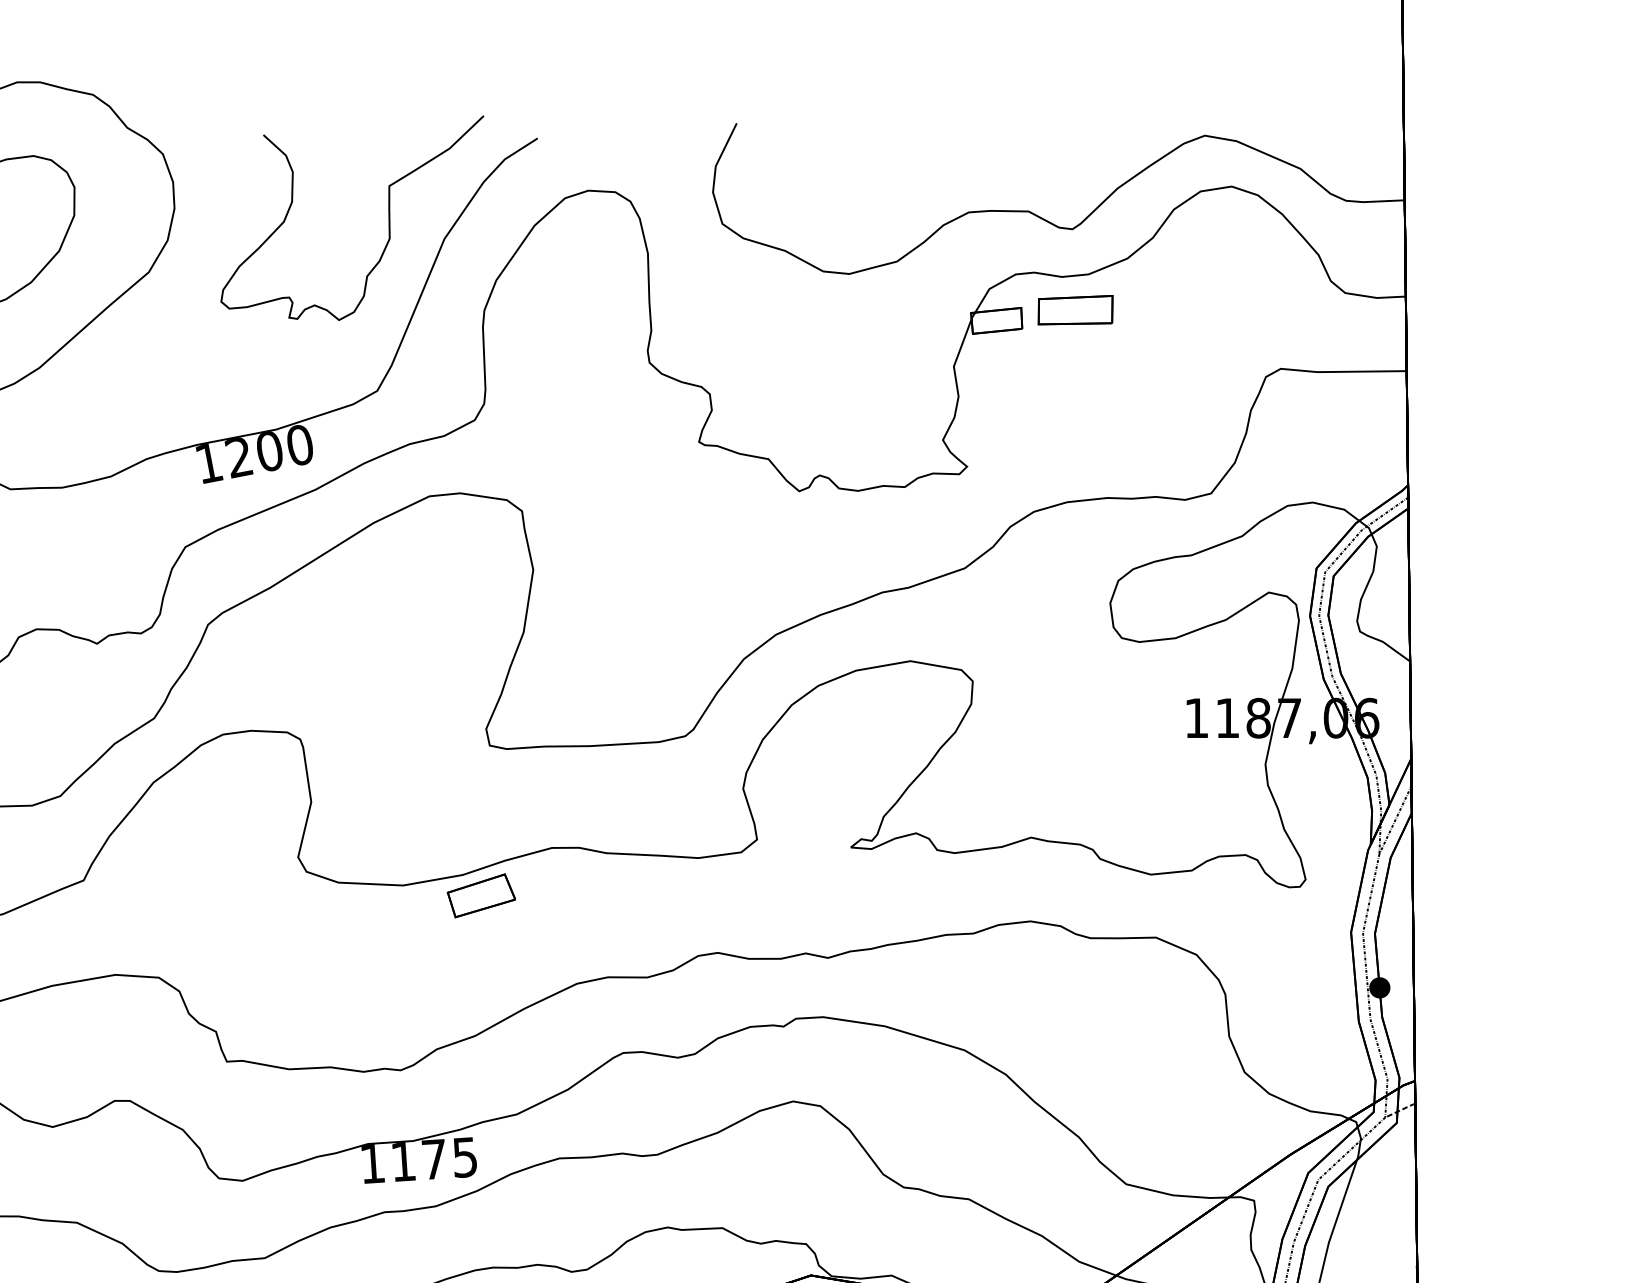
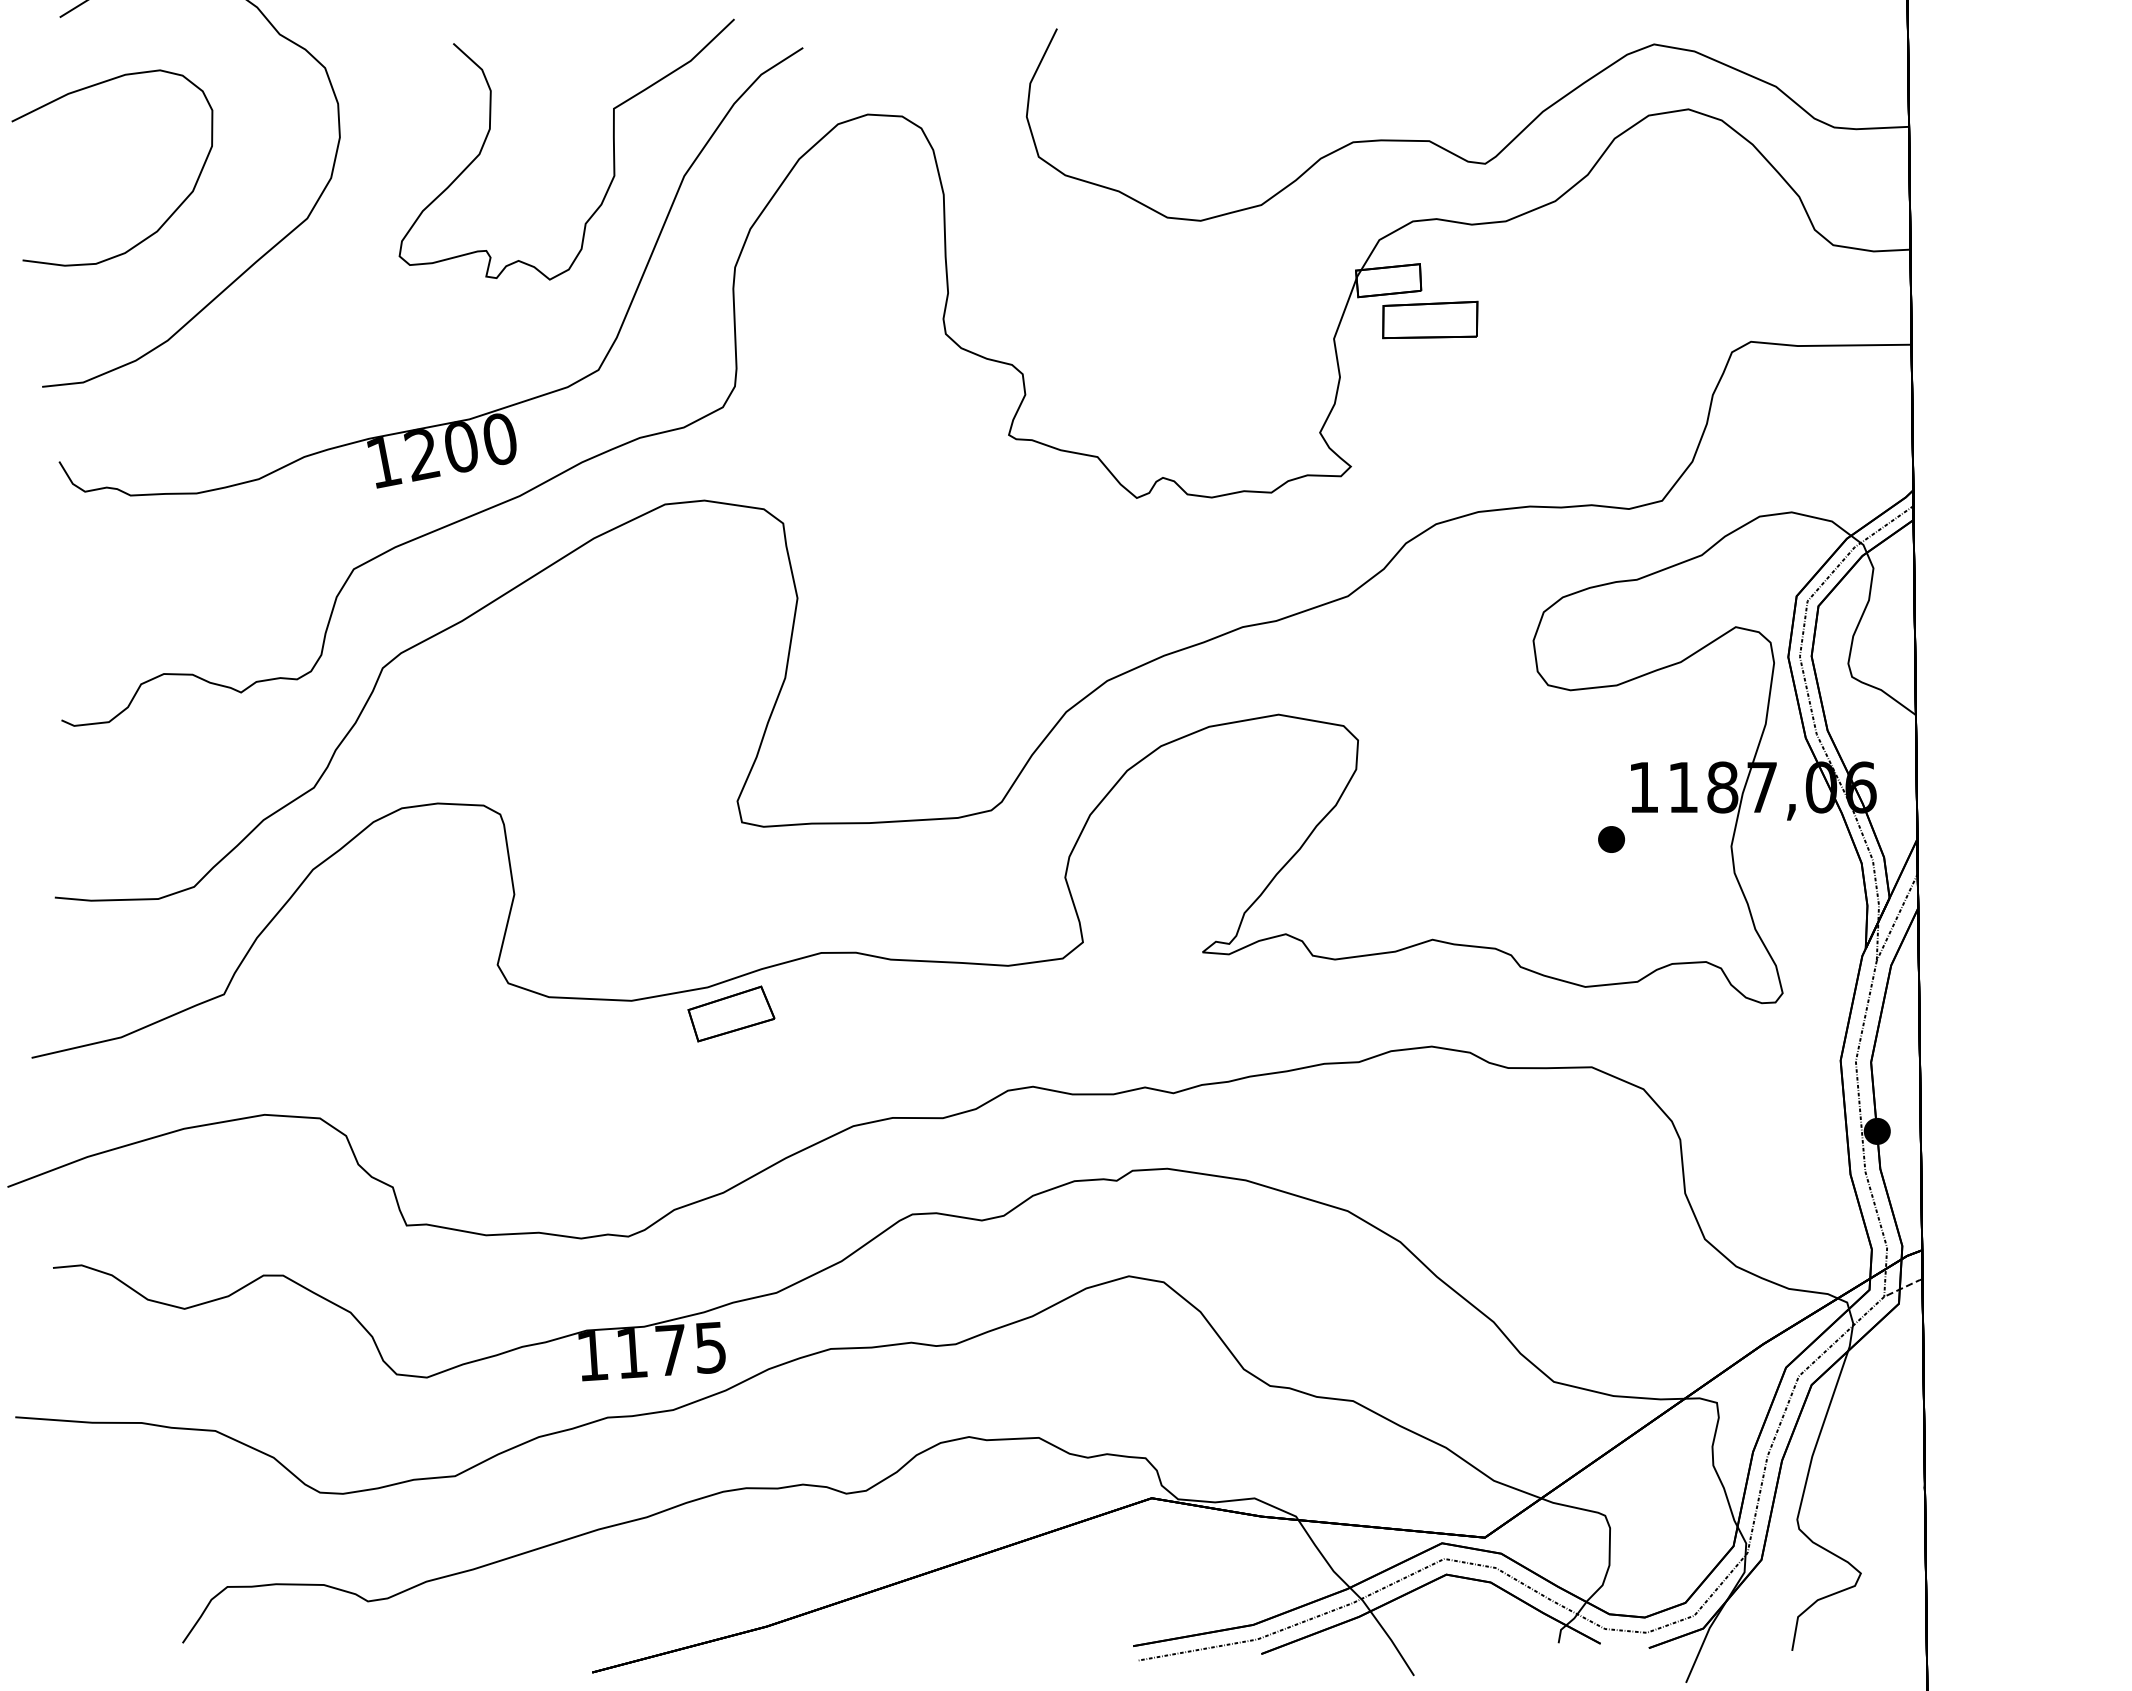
part: (1075, 309) -> (1430, 319), moved
part: (1171, 759) -> (1611, 839), added

